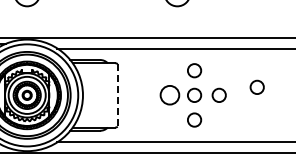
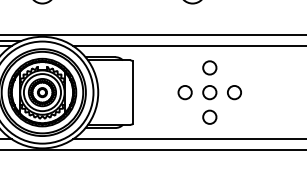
circle: (257, 87) -> (272, 84), removed
circle: (169, 95) -> (184, 92), size x0.71
line: (118, 96) -> (133, 93), dashed -> solid

